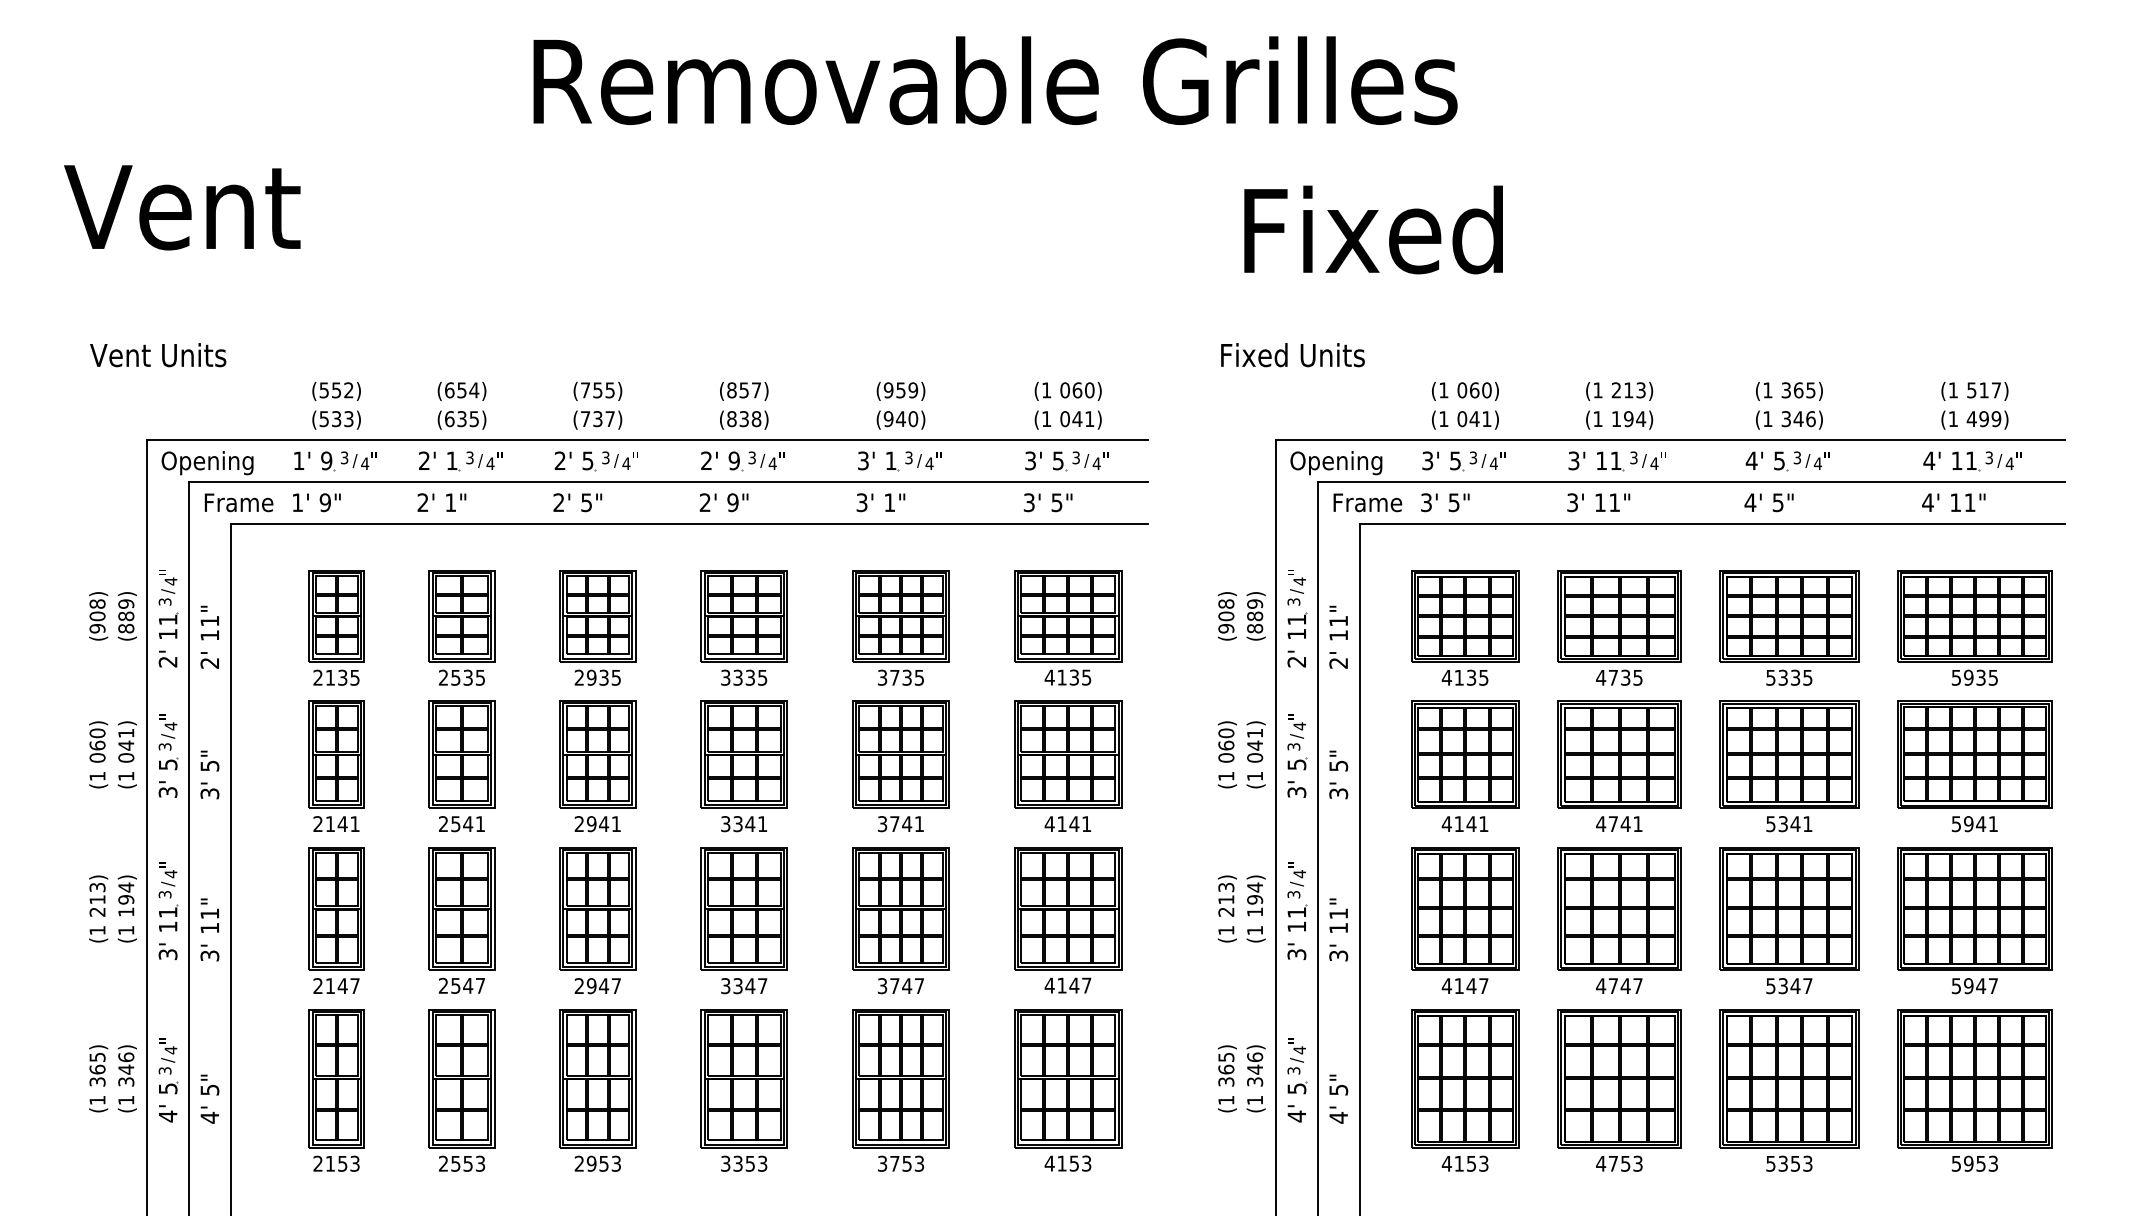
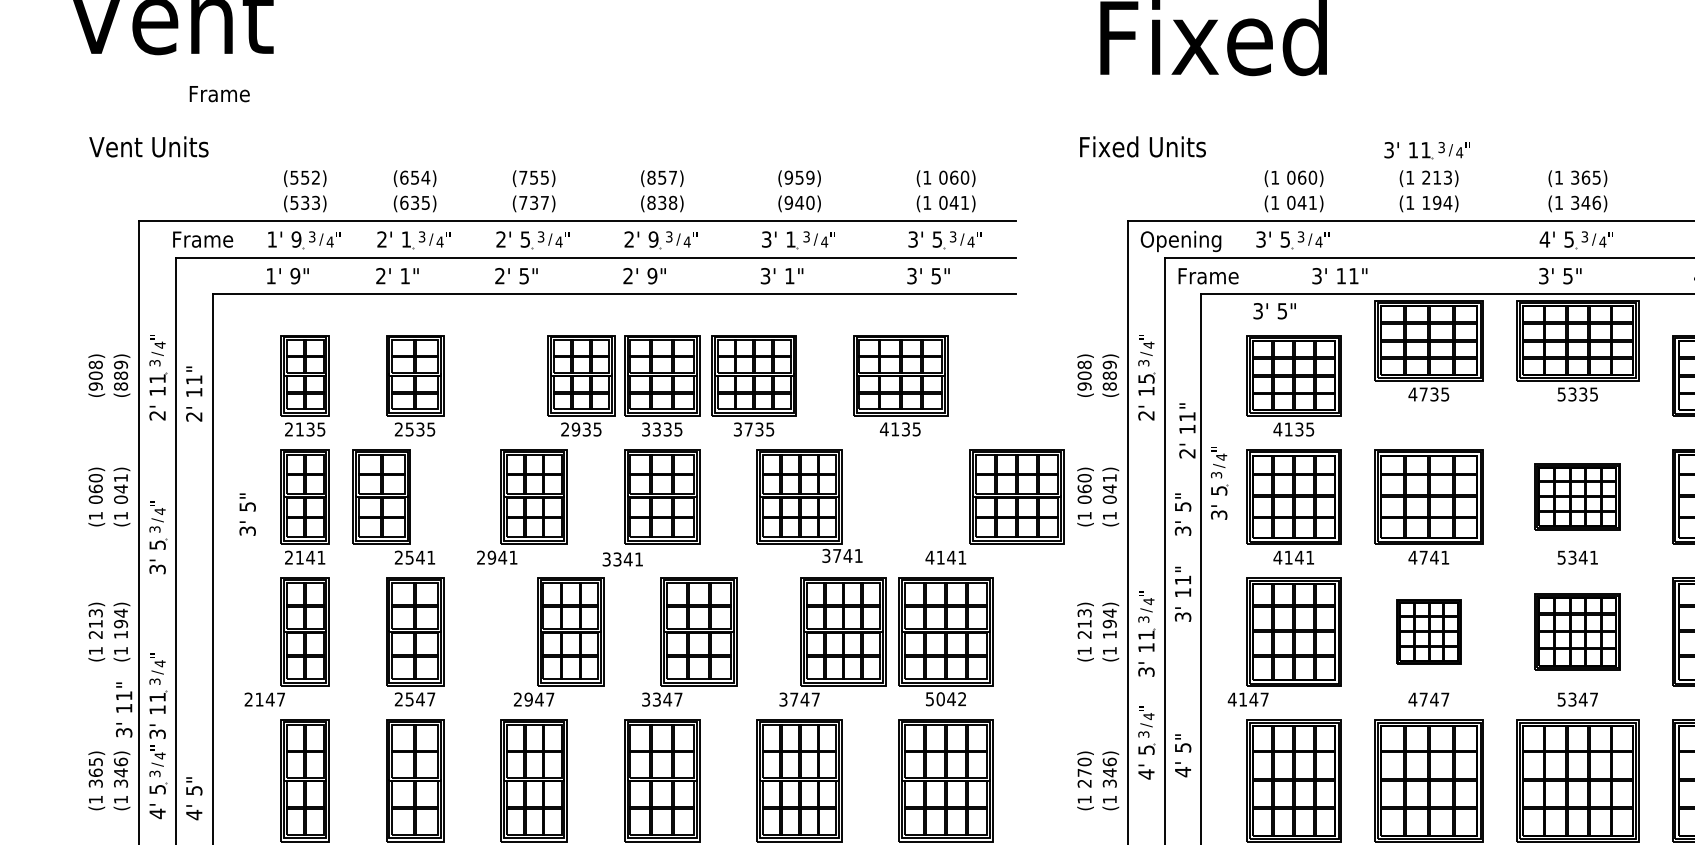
part: (1616, 461) -> (1426, 150), moved
text: (207, 463) -> (192, 241), Opening -> Frame
text: (238, 502) -> (219, 93), moved
text: (1445, 502) -> (1274, 311), moved
text: (1598, 502) -> (1339, 275), moved
text: (1750, 502) -> (1543, 275), 4' -> 3'
text: (1296, 619) -> (1146, 378), 11 -> 15
part: (597, 627) -> (581, 385), moved
part: (900, 627) -> (753, 385), moved
part: (1068, 627) -> (900, 385), moved
part: (1619, 627) -> (1429, 350), moved
part: (1789, 627) -> (1577, 350), moved
text: (1338, 636) -> (1187, 430), moved
part: (461, 754) -> (381, 496), moved
part: (1068, 754) -> (1017, 496), moved
part: (1789, 754) -> (1577, 496), size x0.7
part: (168, 755) -> (157, 537), moved
part: (1297, 755) -> (1219, 482), moved
text: (209, 774) -> (247, 514), moved
text: (597, 824) -> (496, 558), moved
text: (743, 824) -> (622, 559), moved
text: (900, 824) -> (842, 556), moved
part: (597, 908) -> (570, 631), moved
part: (743, 908) -> (698, 631), moved
part: (900, 908) -> (842, 631), moved
part: (1619, 908) -> (1429, 631), size x0.6
part: (1789, 908) -> (1577, 631), size x0.7
part: (168, 910) -> (157, 695), moved
text: (209, 929) -> (123, 709), moved
text: (1338, 929) -> (1182, 593), moved
text: (336, 985) -> (264, 699), moved
text: (1067, 985) -> (945, 699), 4147 -> 5042
text: (1464, 985) -> (1247, 699), moved
text: (1226, 1069) -> (1084, 772), 365) -> 270)
part: (1297, 1080) -> (1146, 742), moved
text: (1338, 1098) -> (1182, 755), moved

